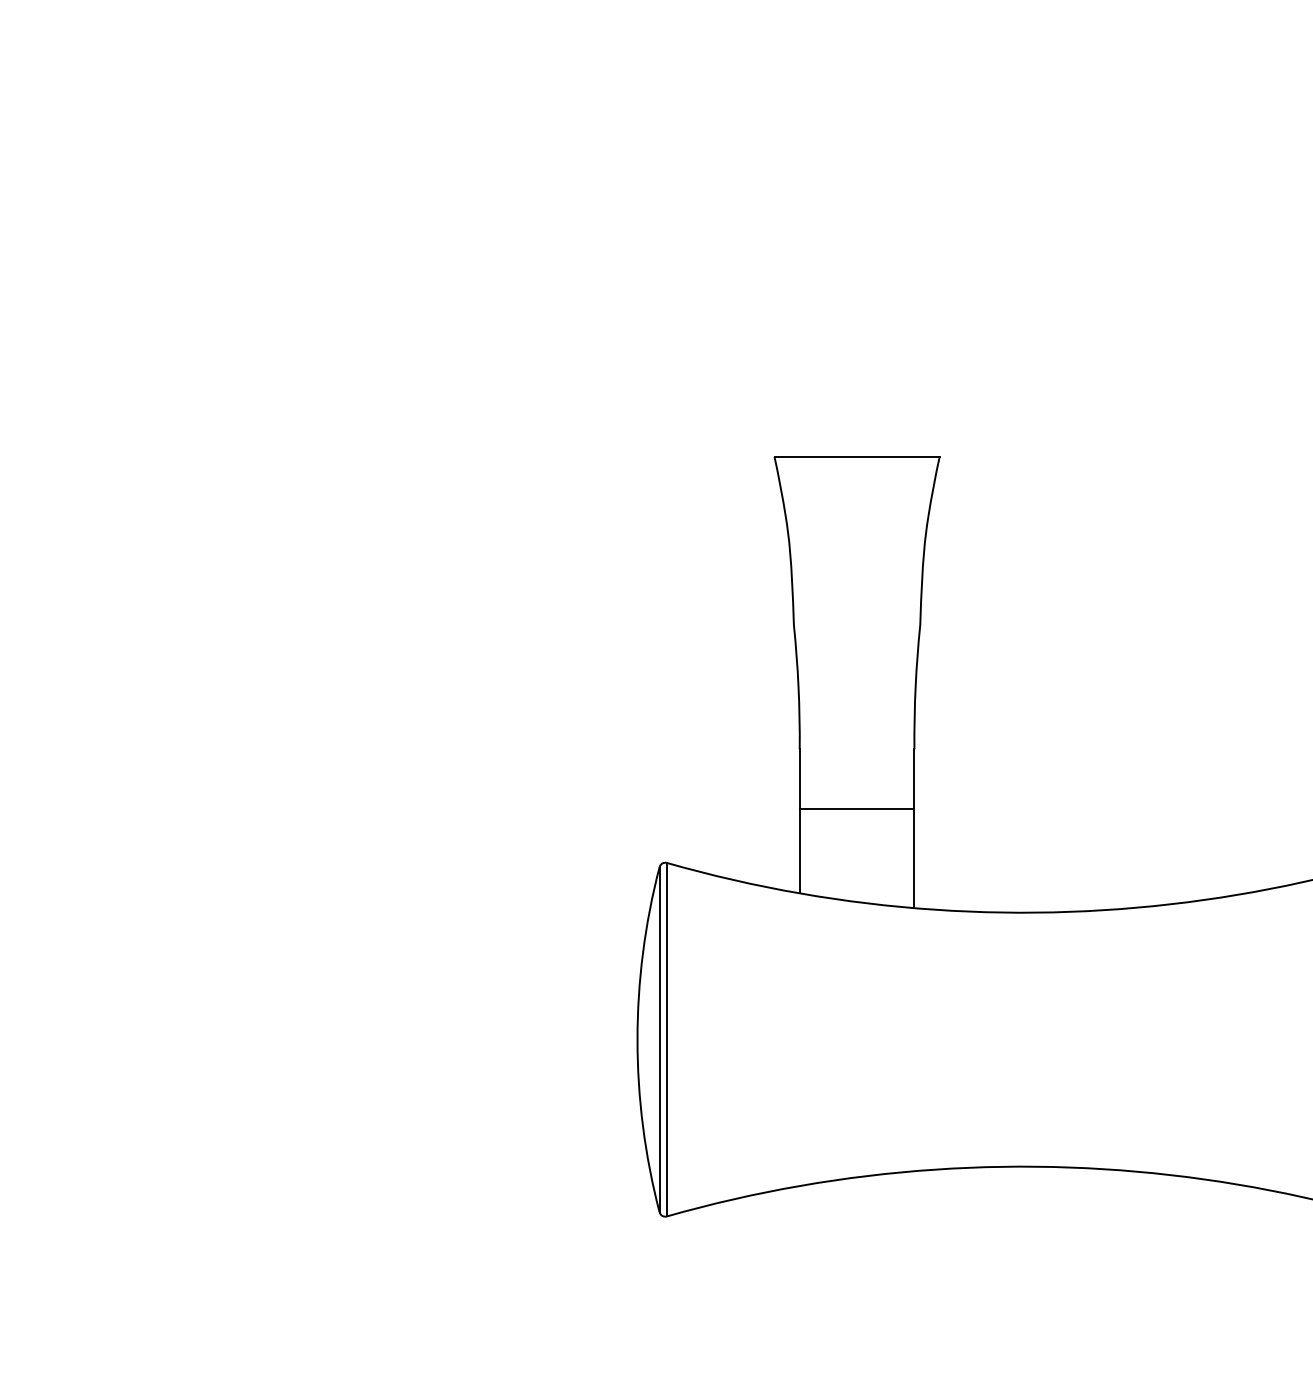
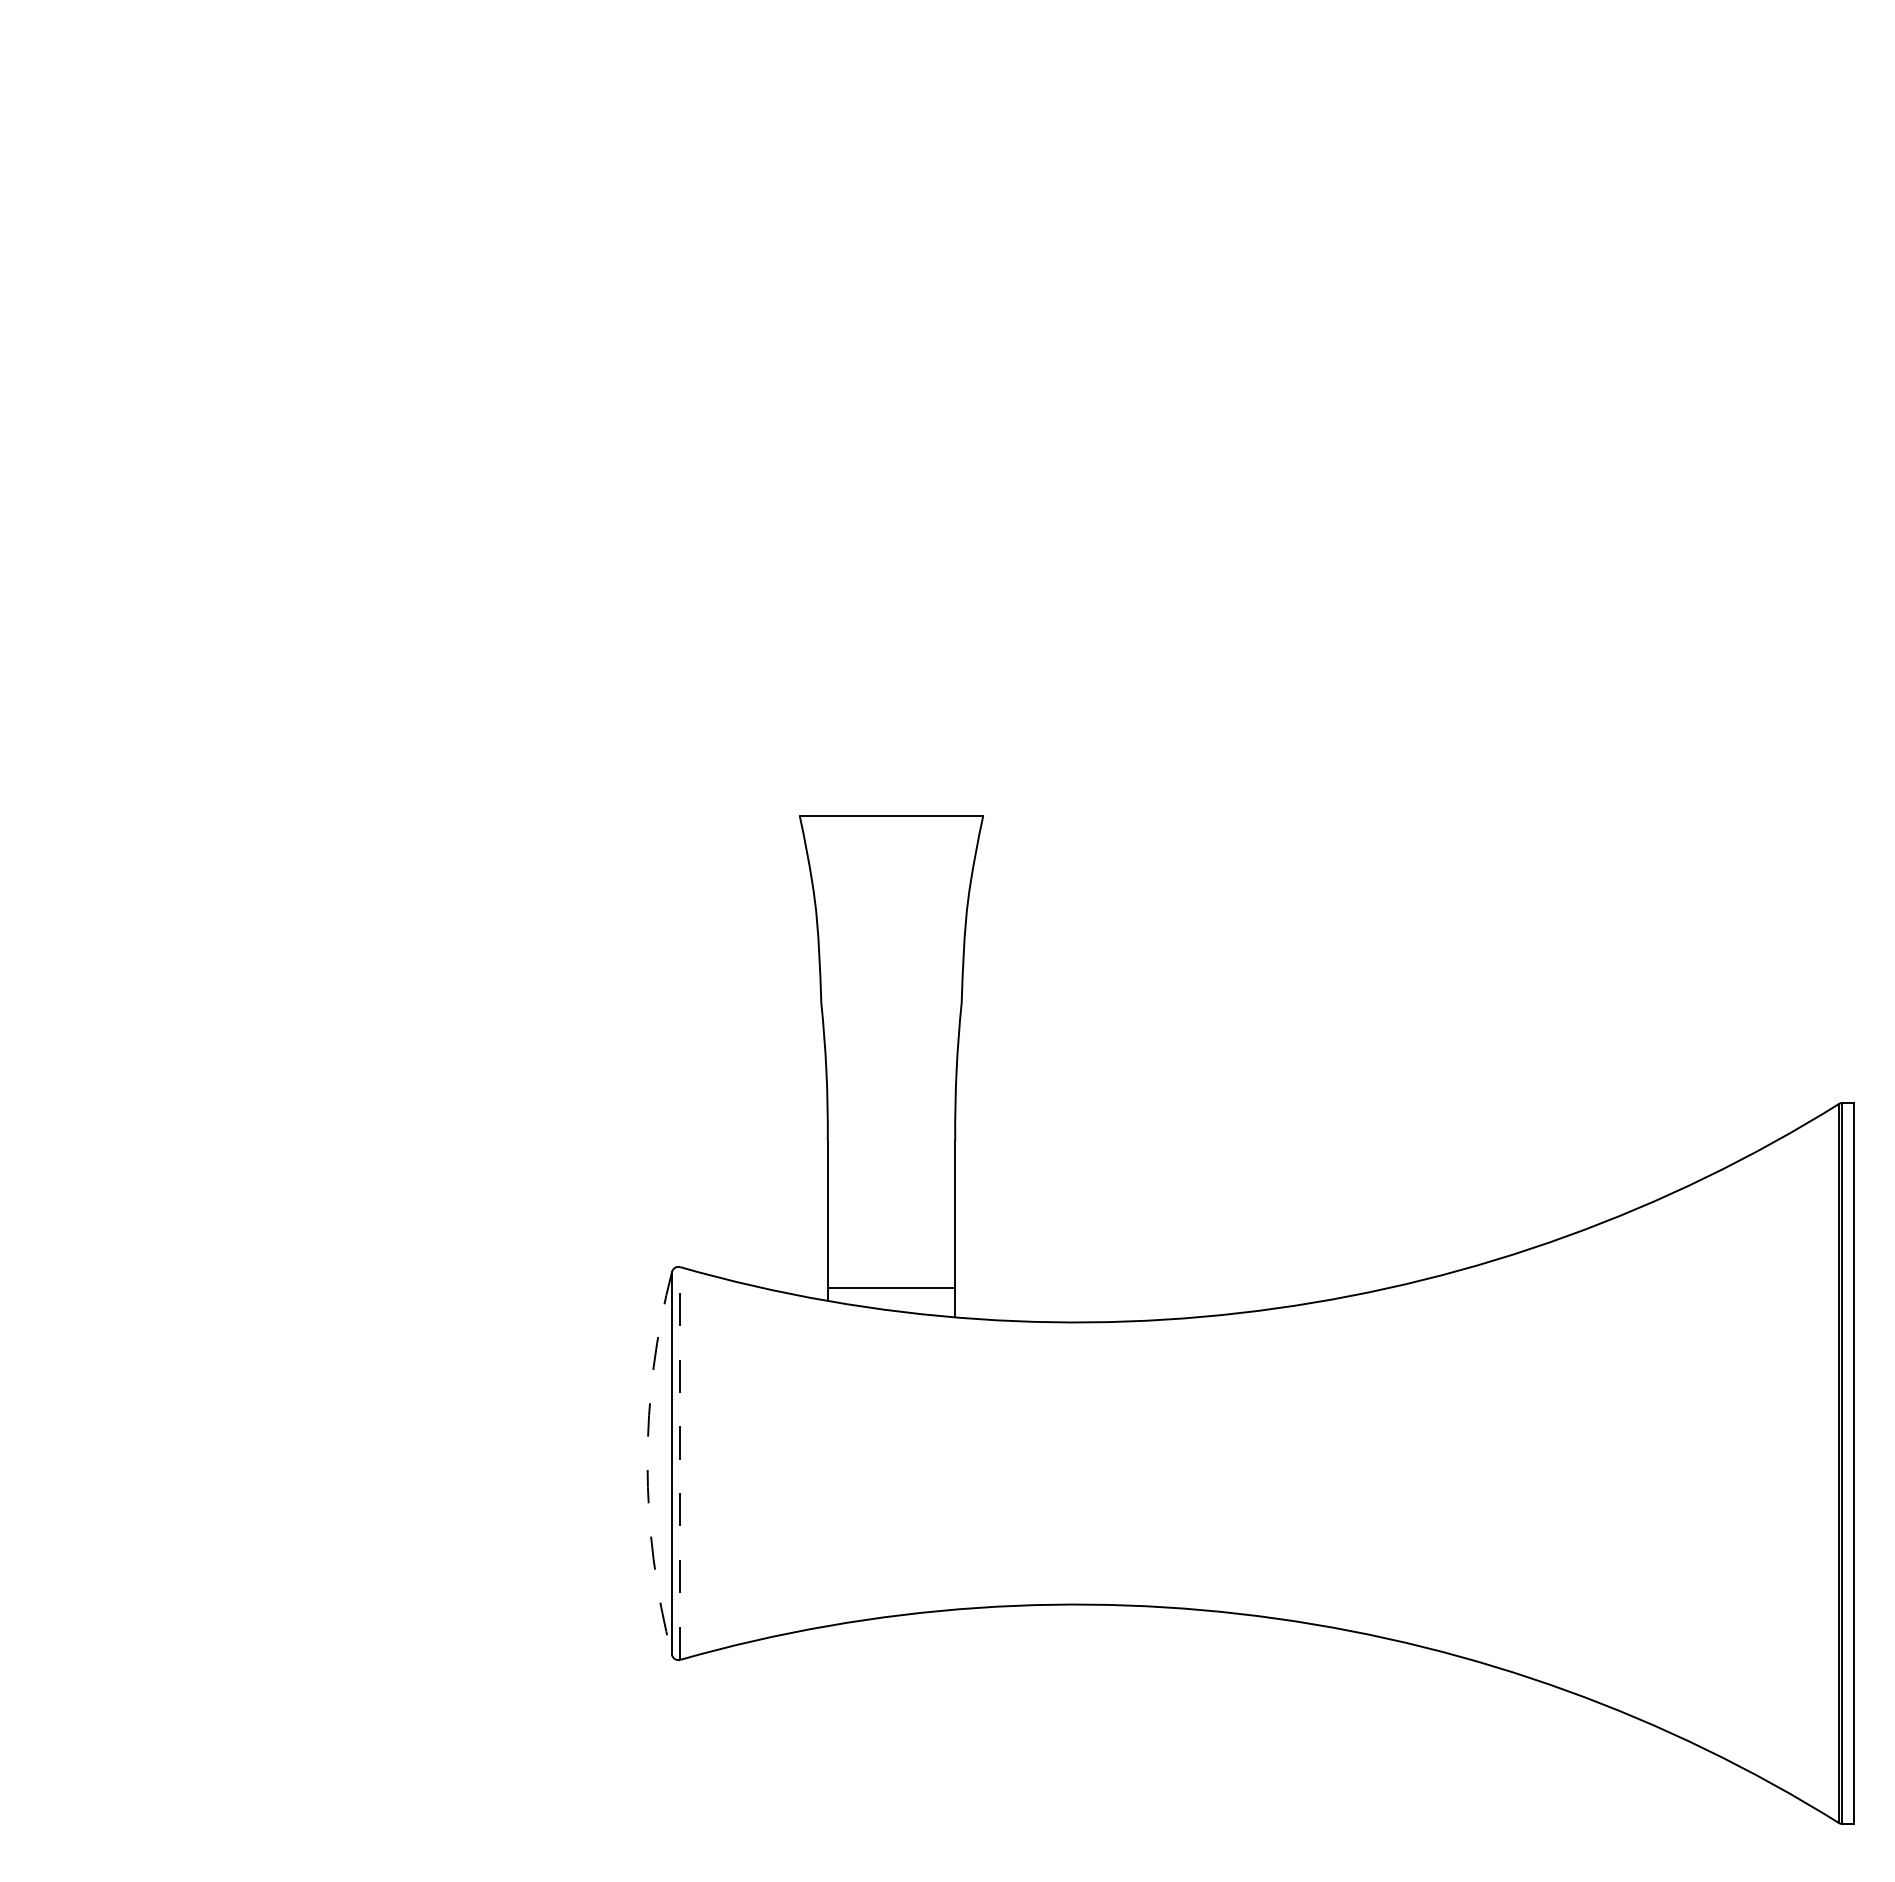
line: (857, 808) -> (891, 1287), moved
arc: (637, 1039) -> (647, 1463), solid -> dashed
line: (667, 1039) -> (680, 1463), solid -> dashed

